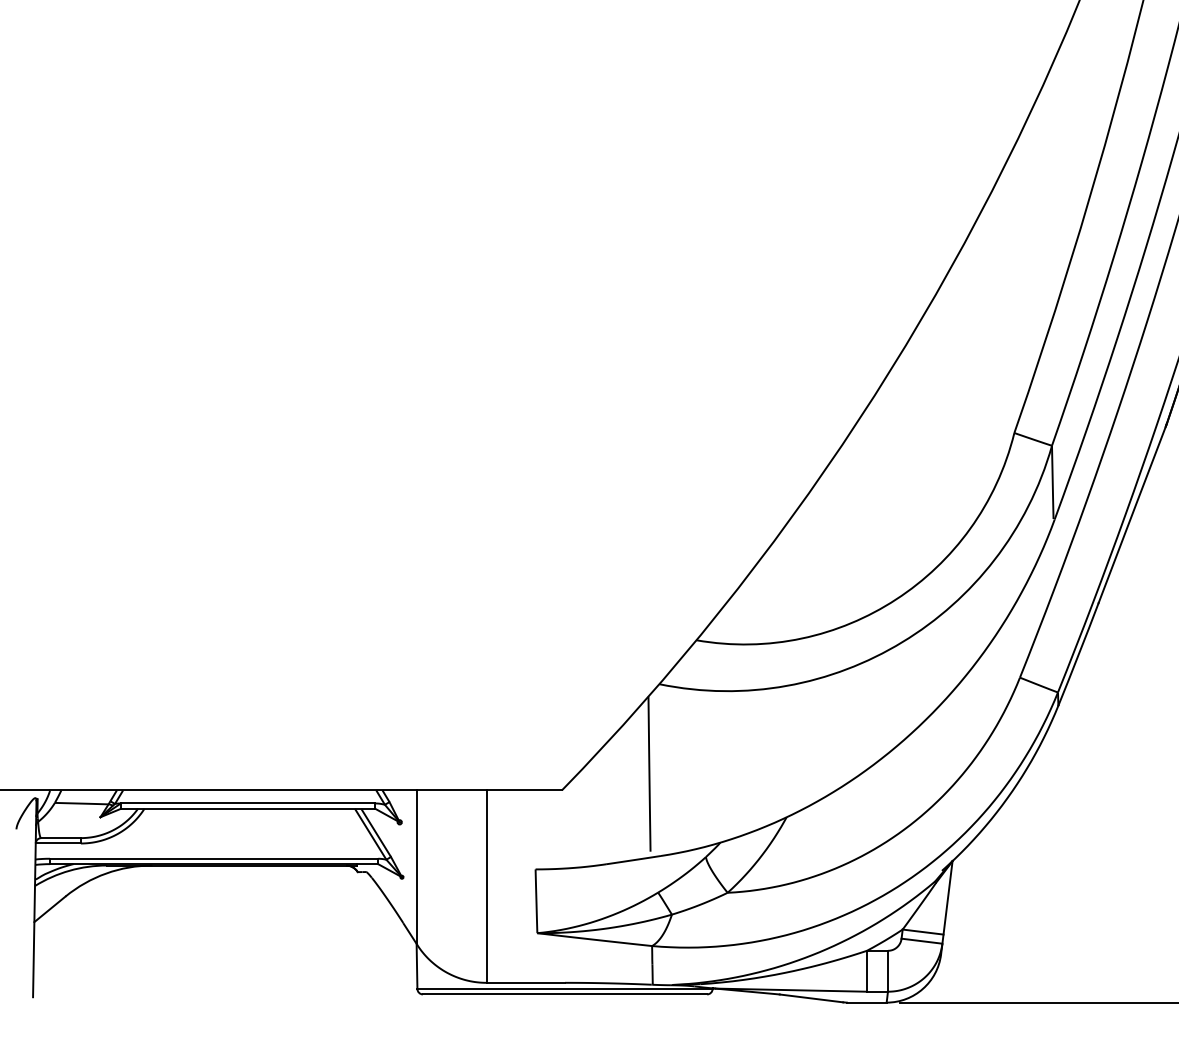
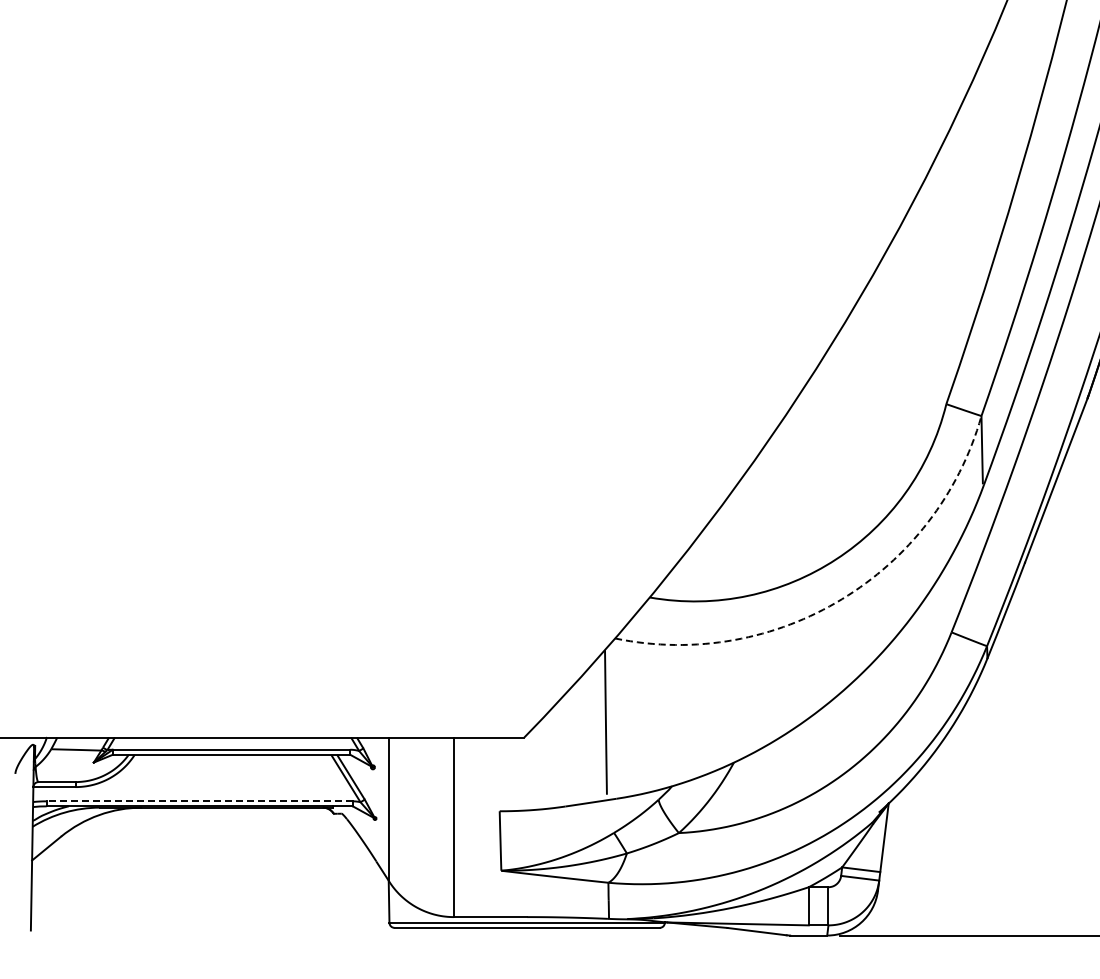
arc: (903, 642) -> (842, 599), solid -> dashed
line: (213, 858) -> (199, 801), solid -> dashed

